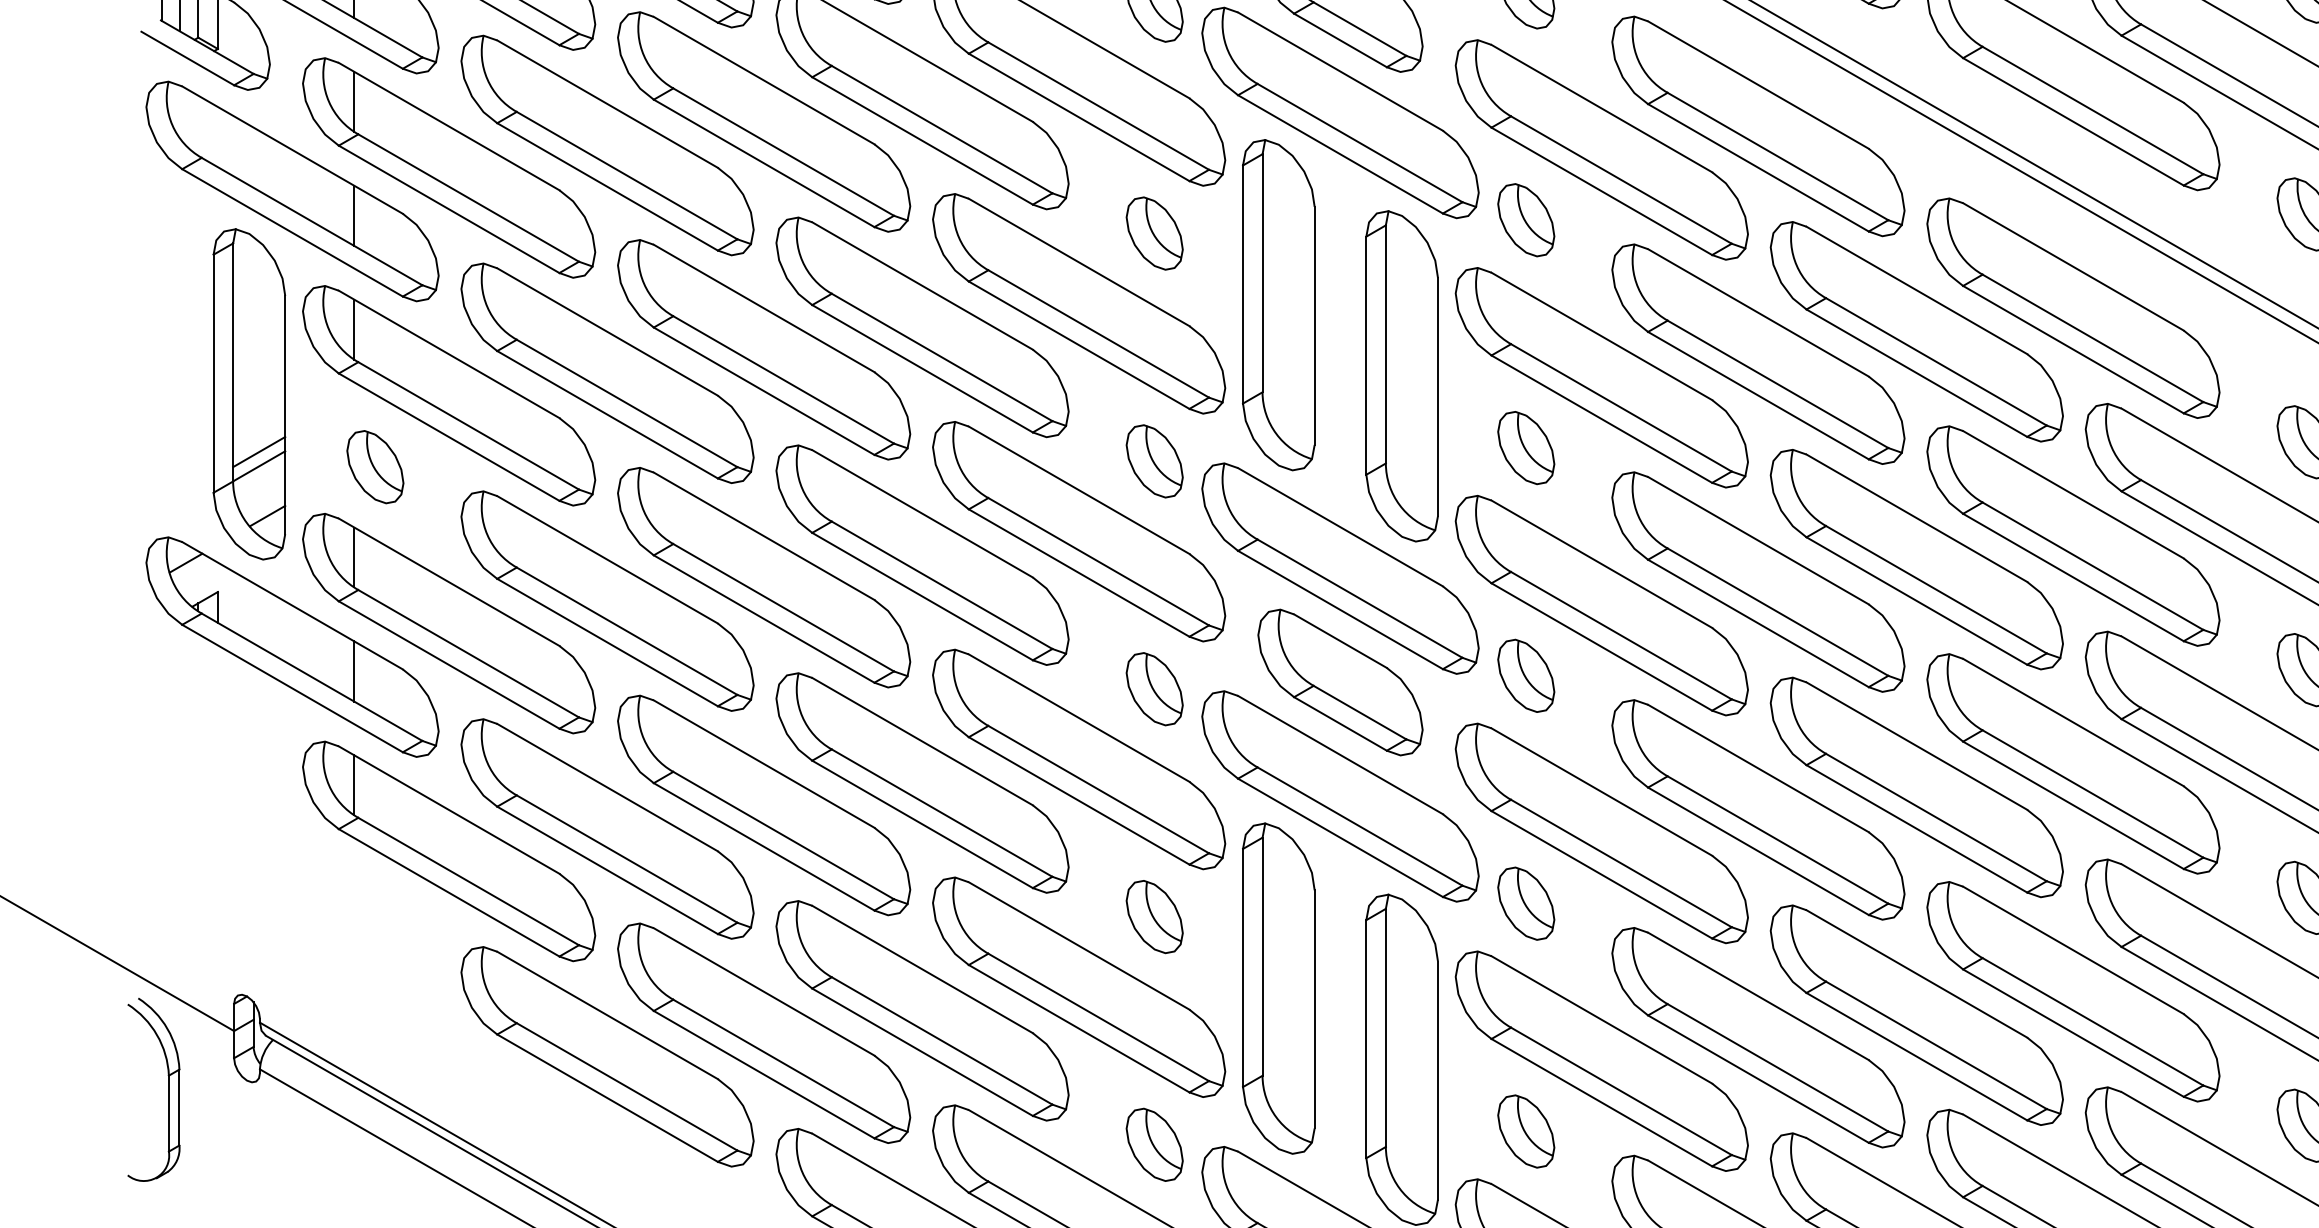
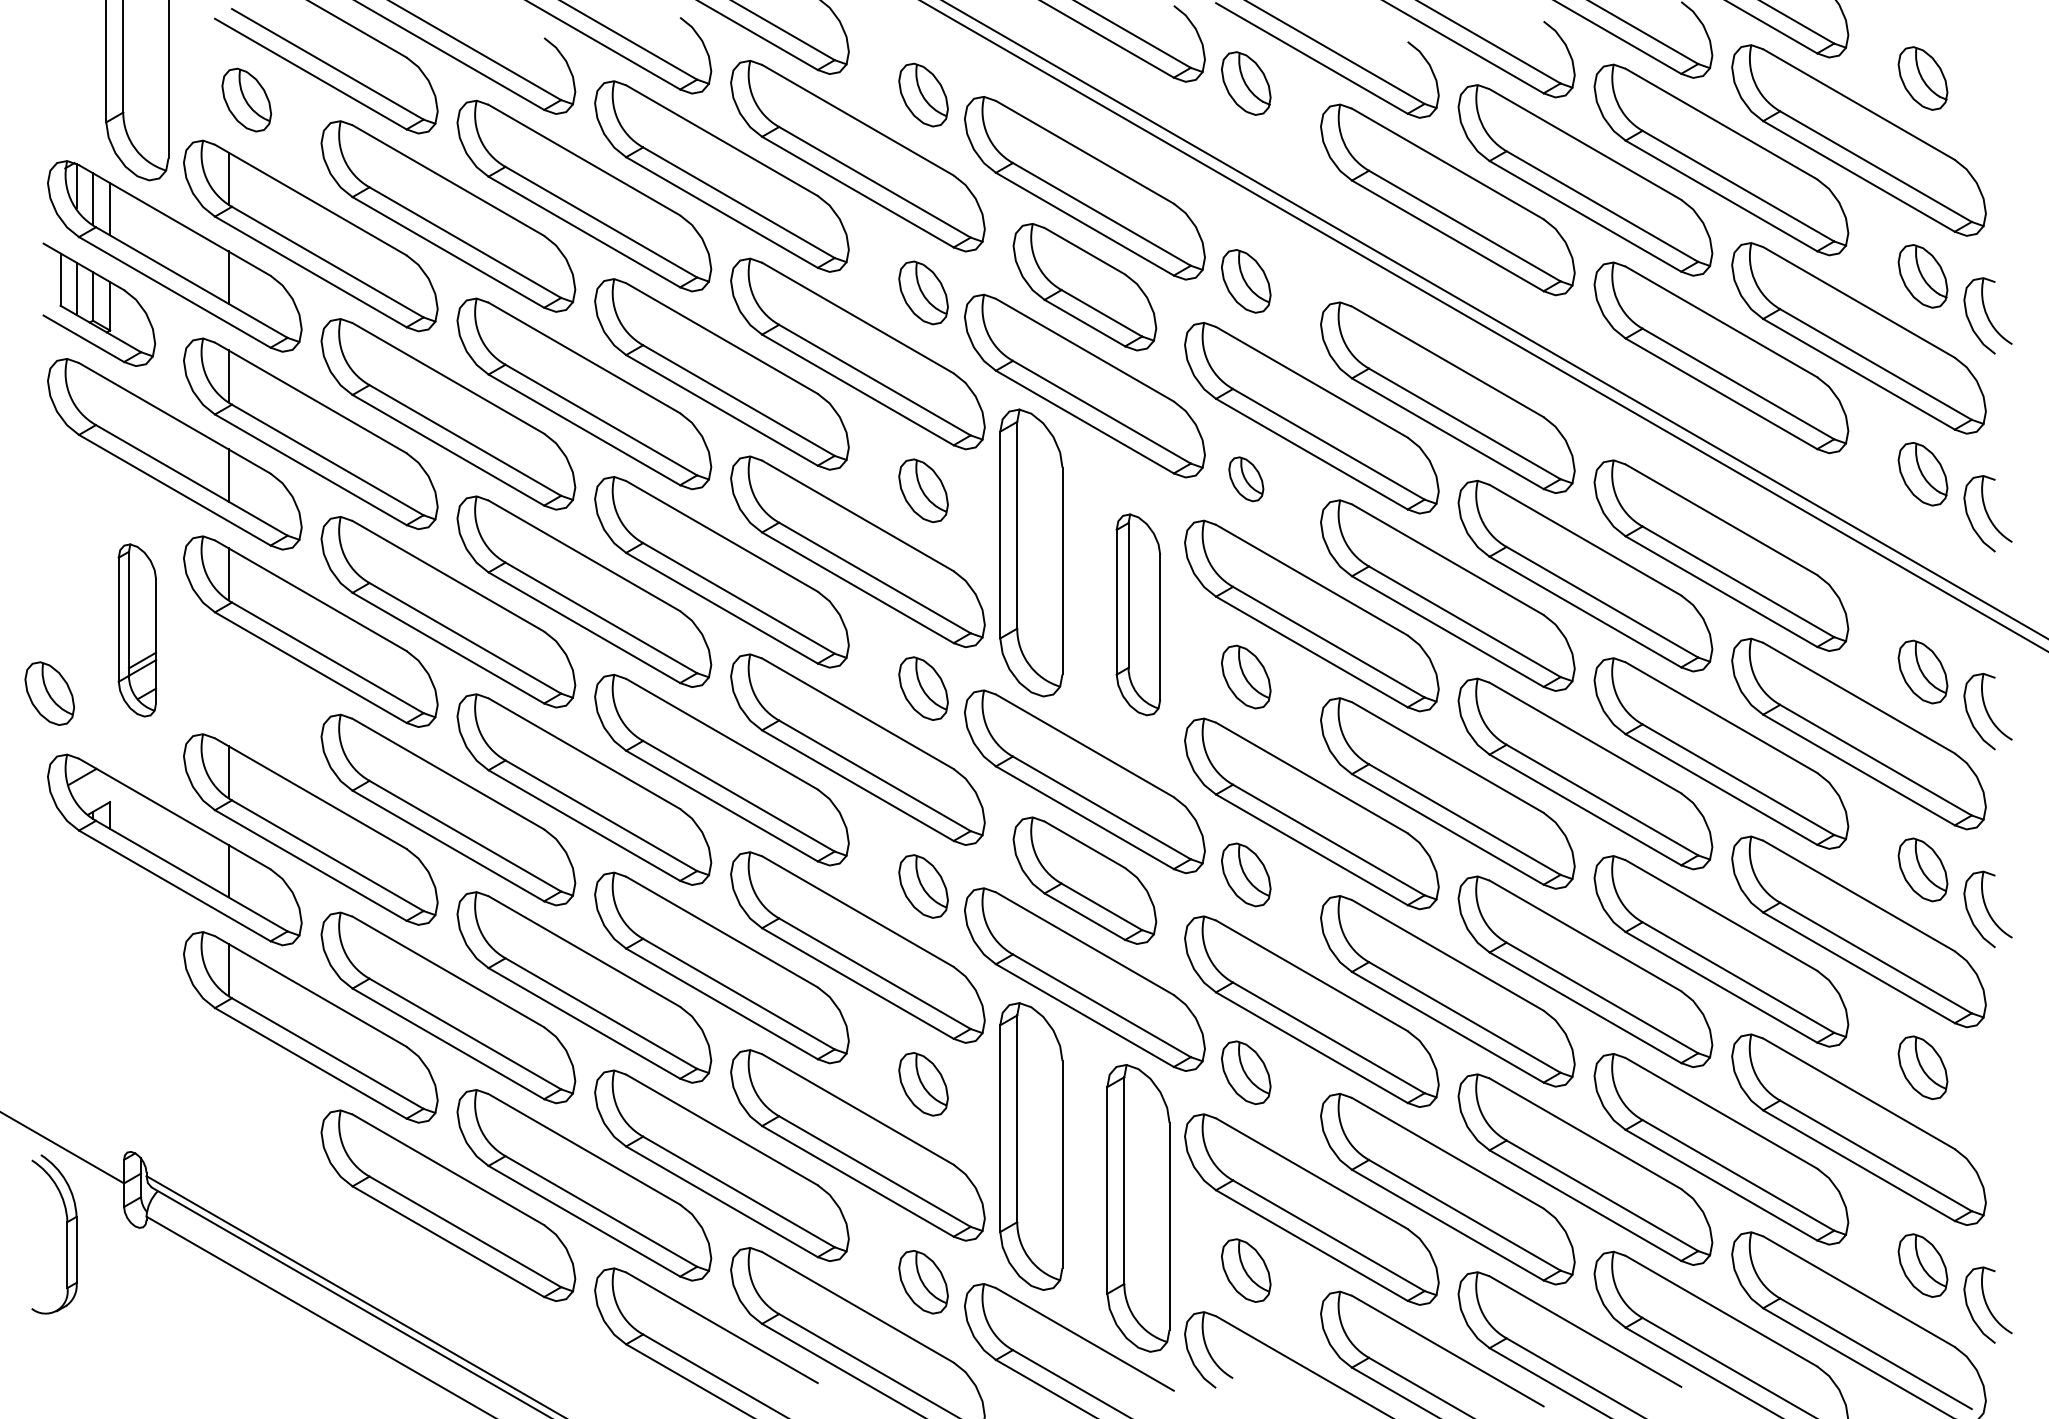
part: (1526, 220) -> (1246, 479), size x0.7
part: (1402, 375) -> (1138, 614), size x0.7
part: (249, 394) -> (137, 630), size x0.6
part: (375, 466) -> (49, 693), moved

